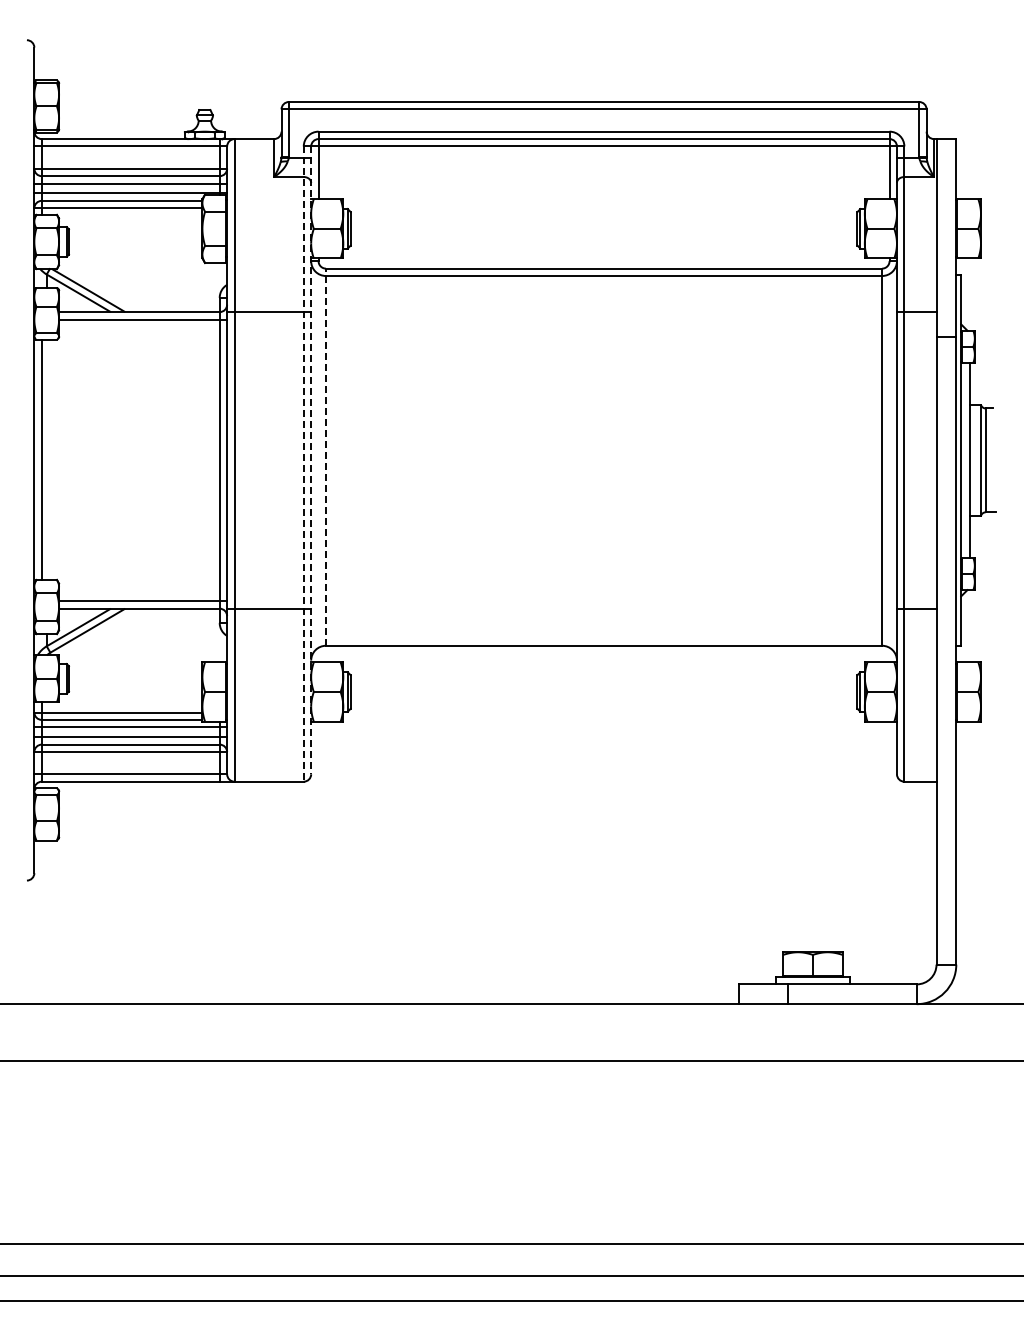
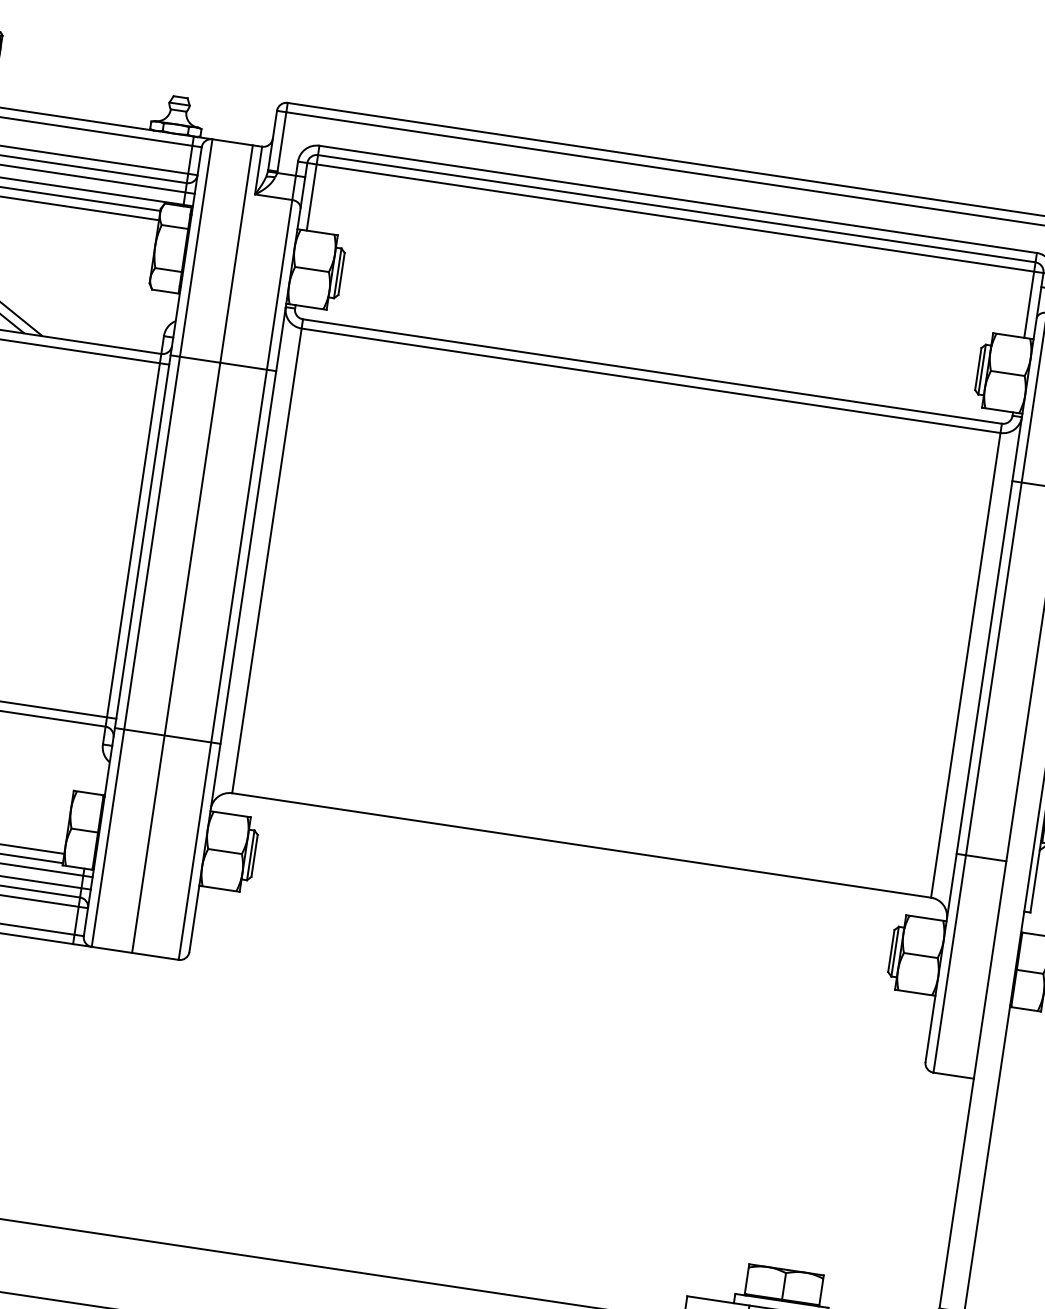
line: (326, 457) -> (268, 556), dashed -> solid
line: (266, 460) -> (192, 549), added
line: (311, 460) -> (248, 557), dashed -> solid
line: (303, 464) -> (237, 561), dashed -> solid

